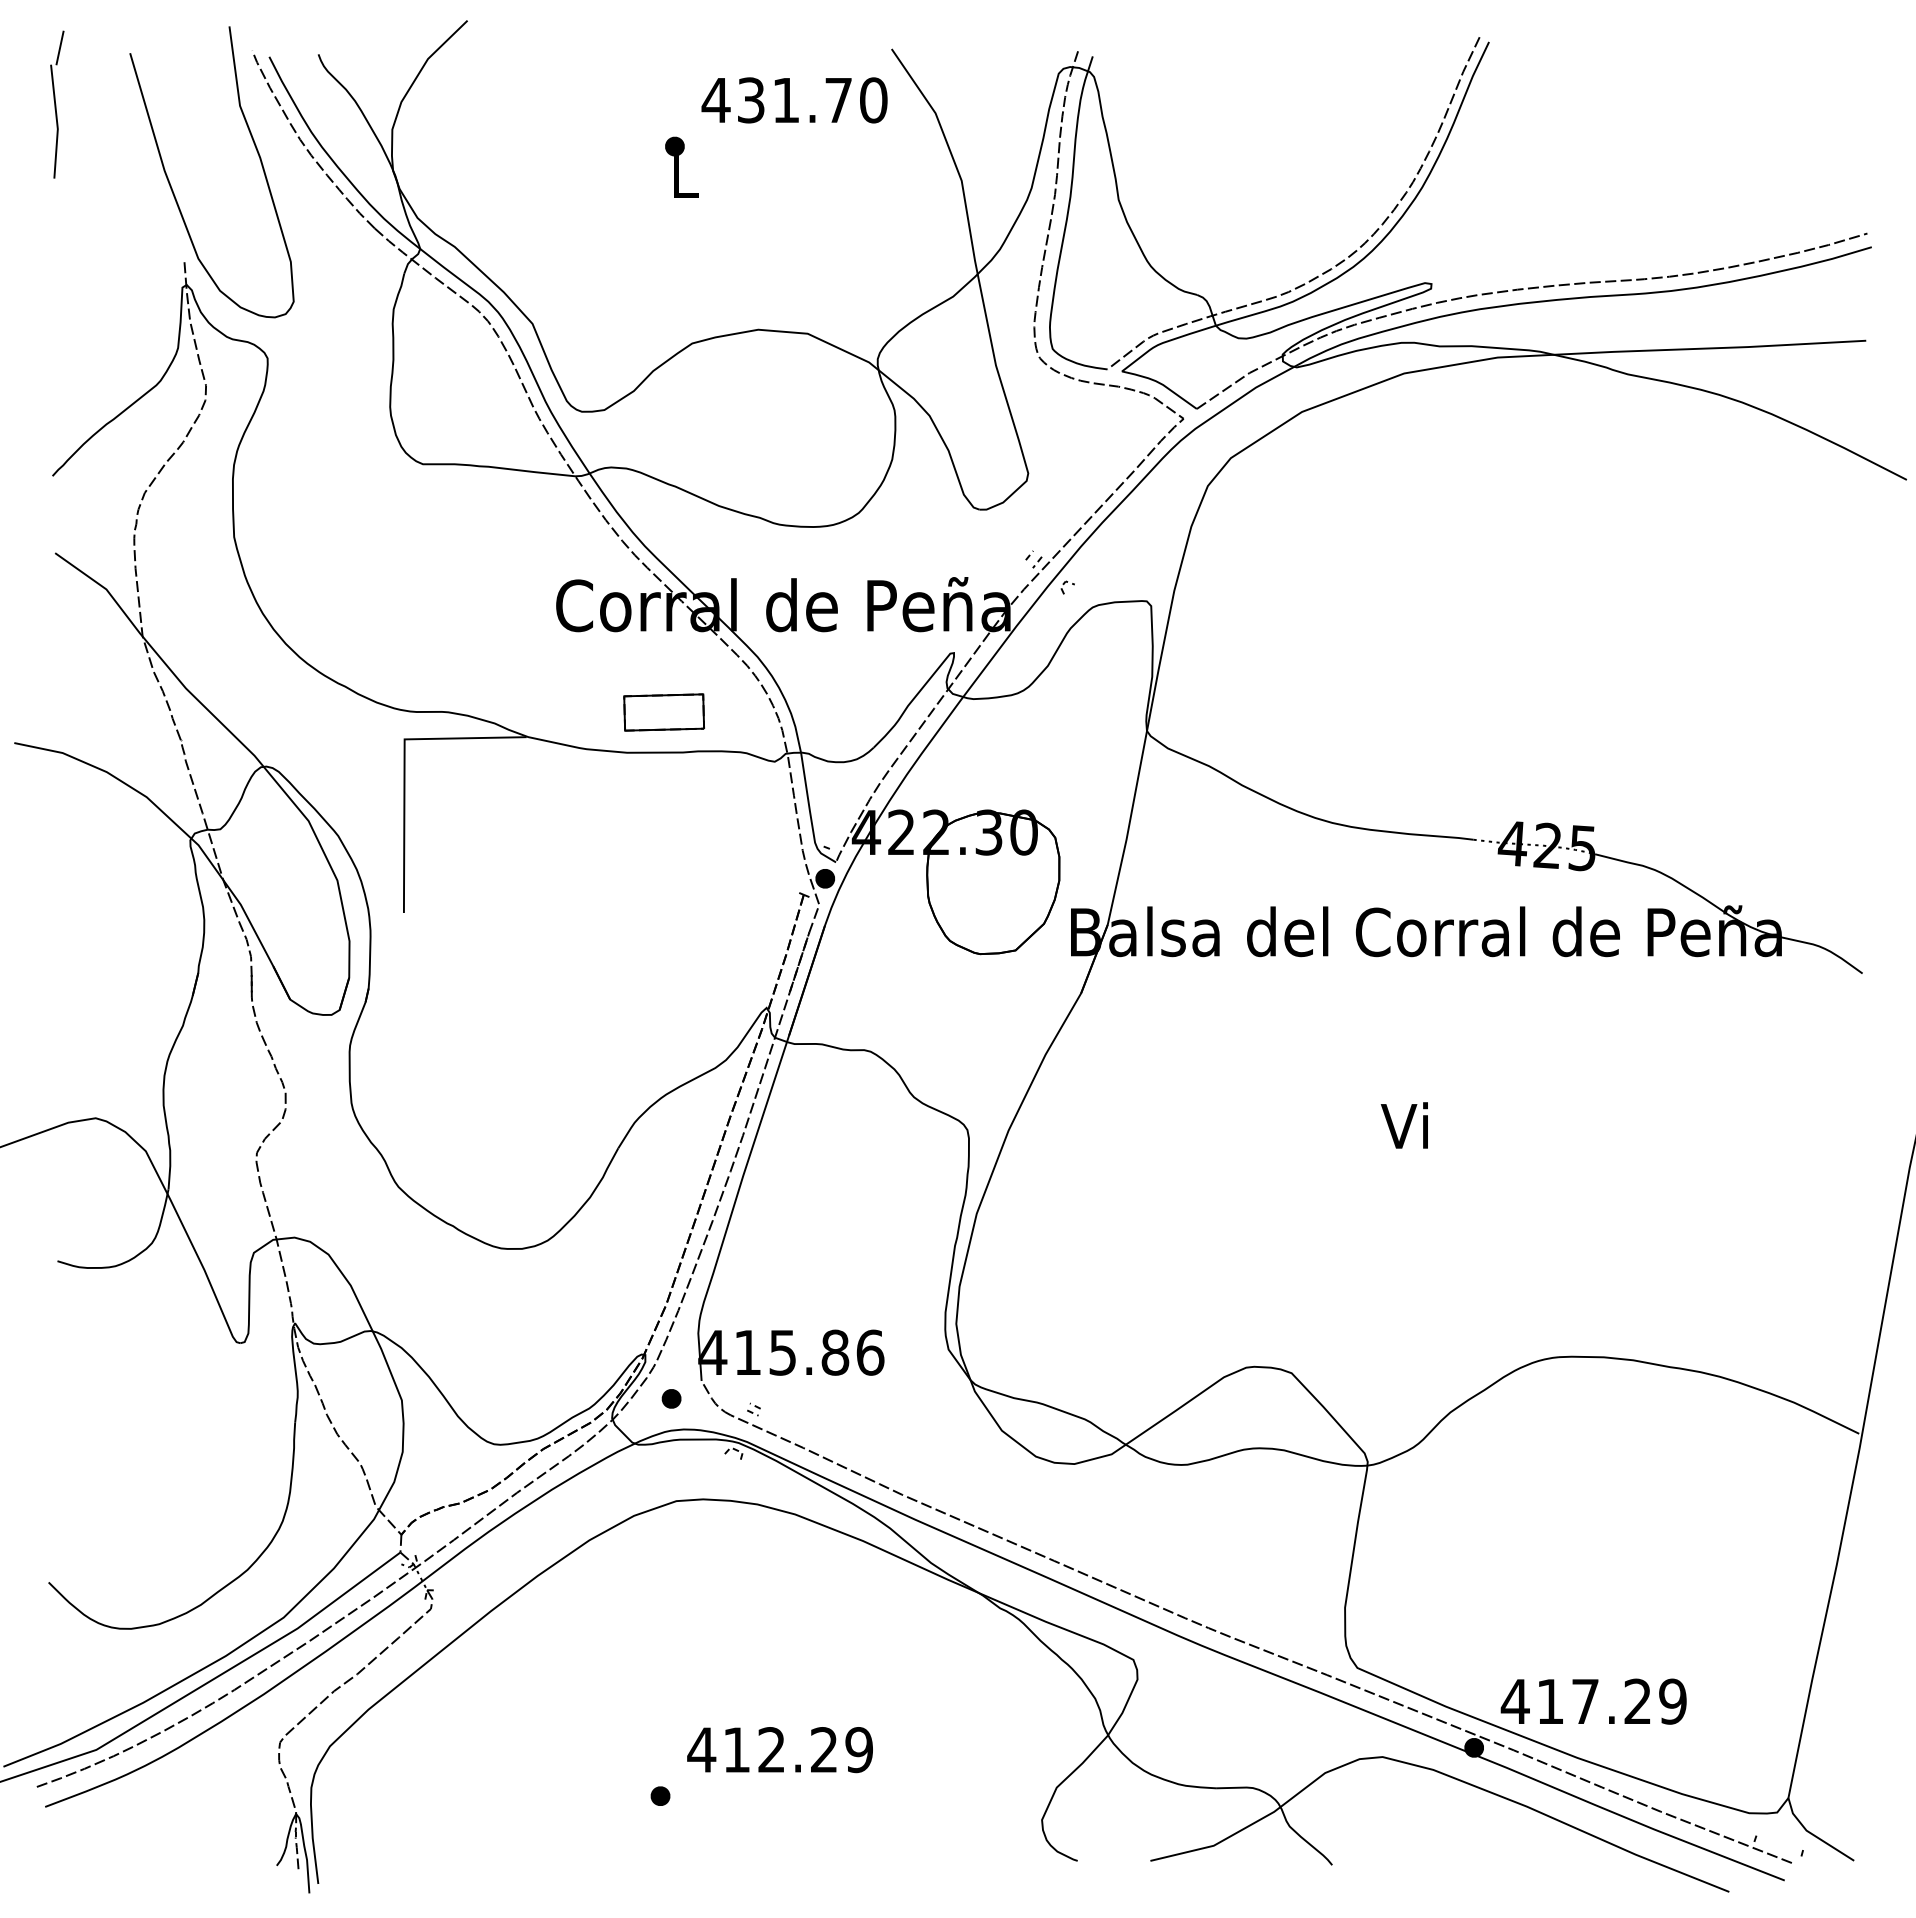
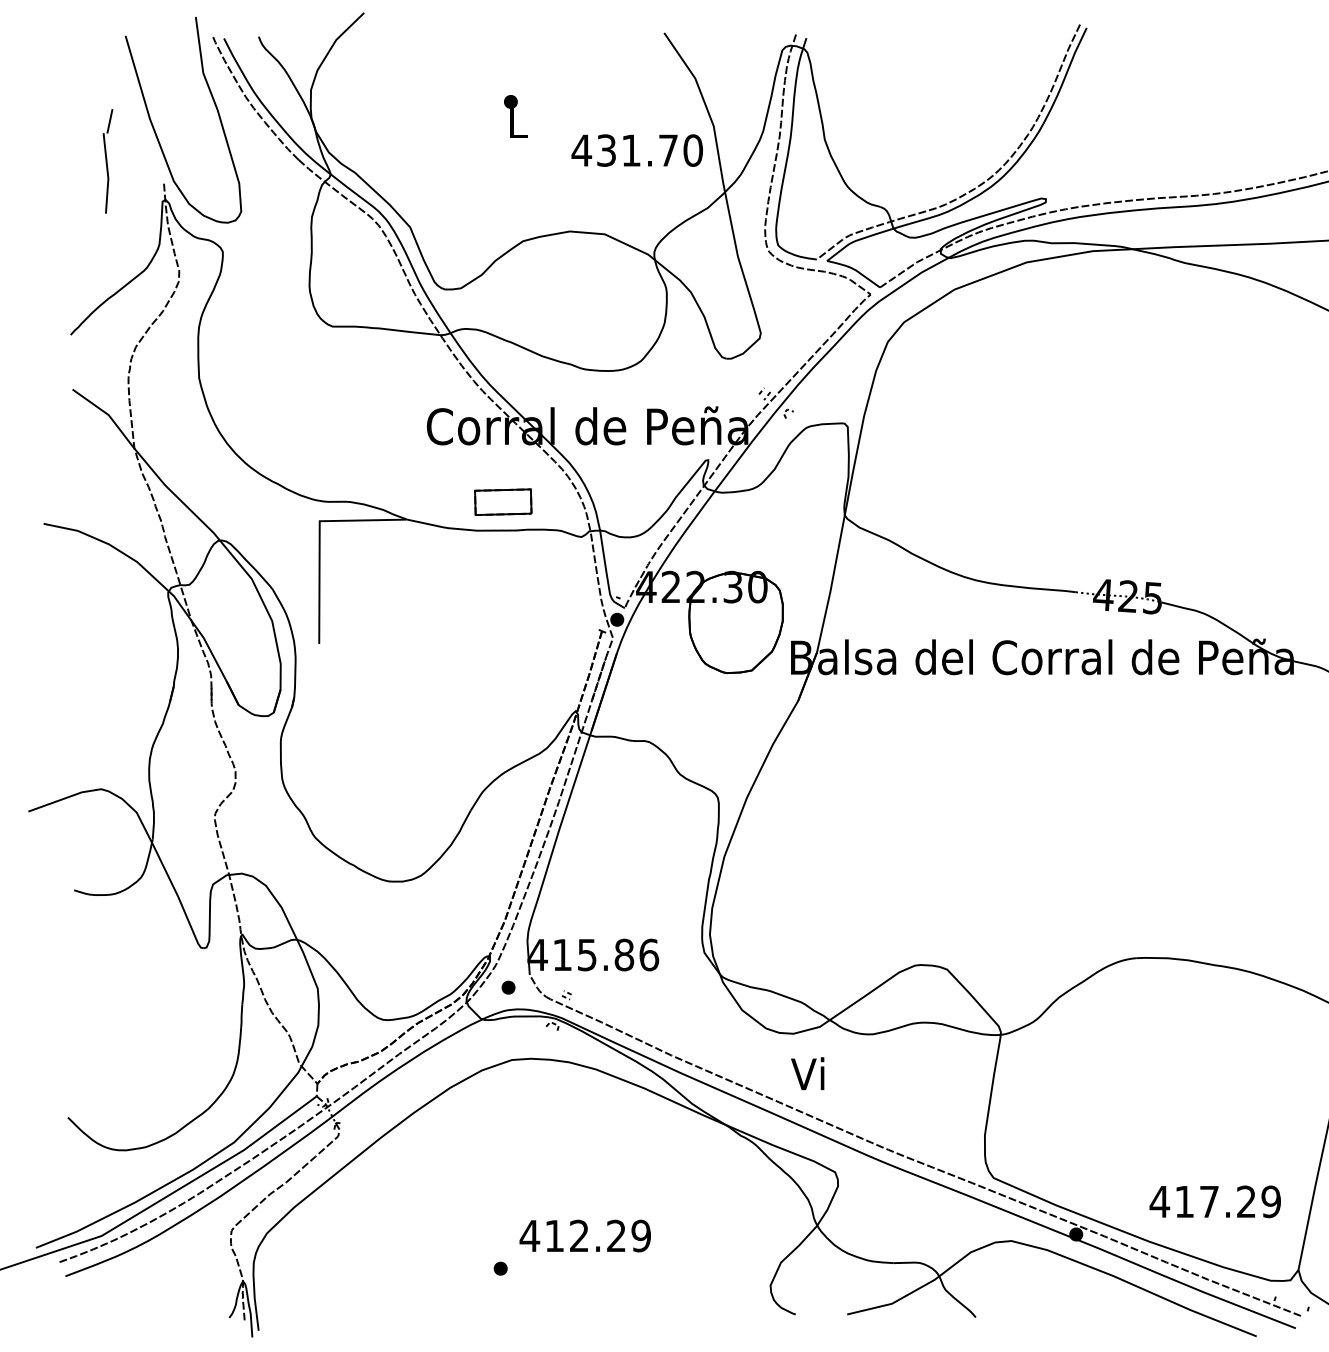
text: (794, 100) -> (637, 150), moved
part: (57, 104) -> (108, 161), moved
text: (1403, 1125) -> (806, 1073), moved
text: (1593, 1701) -> (1215, 1201), moved

